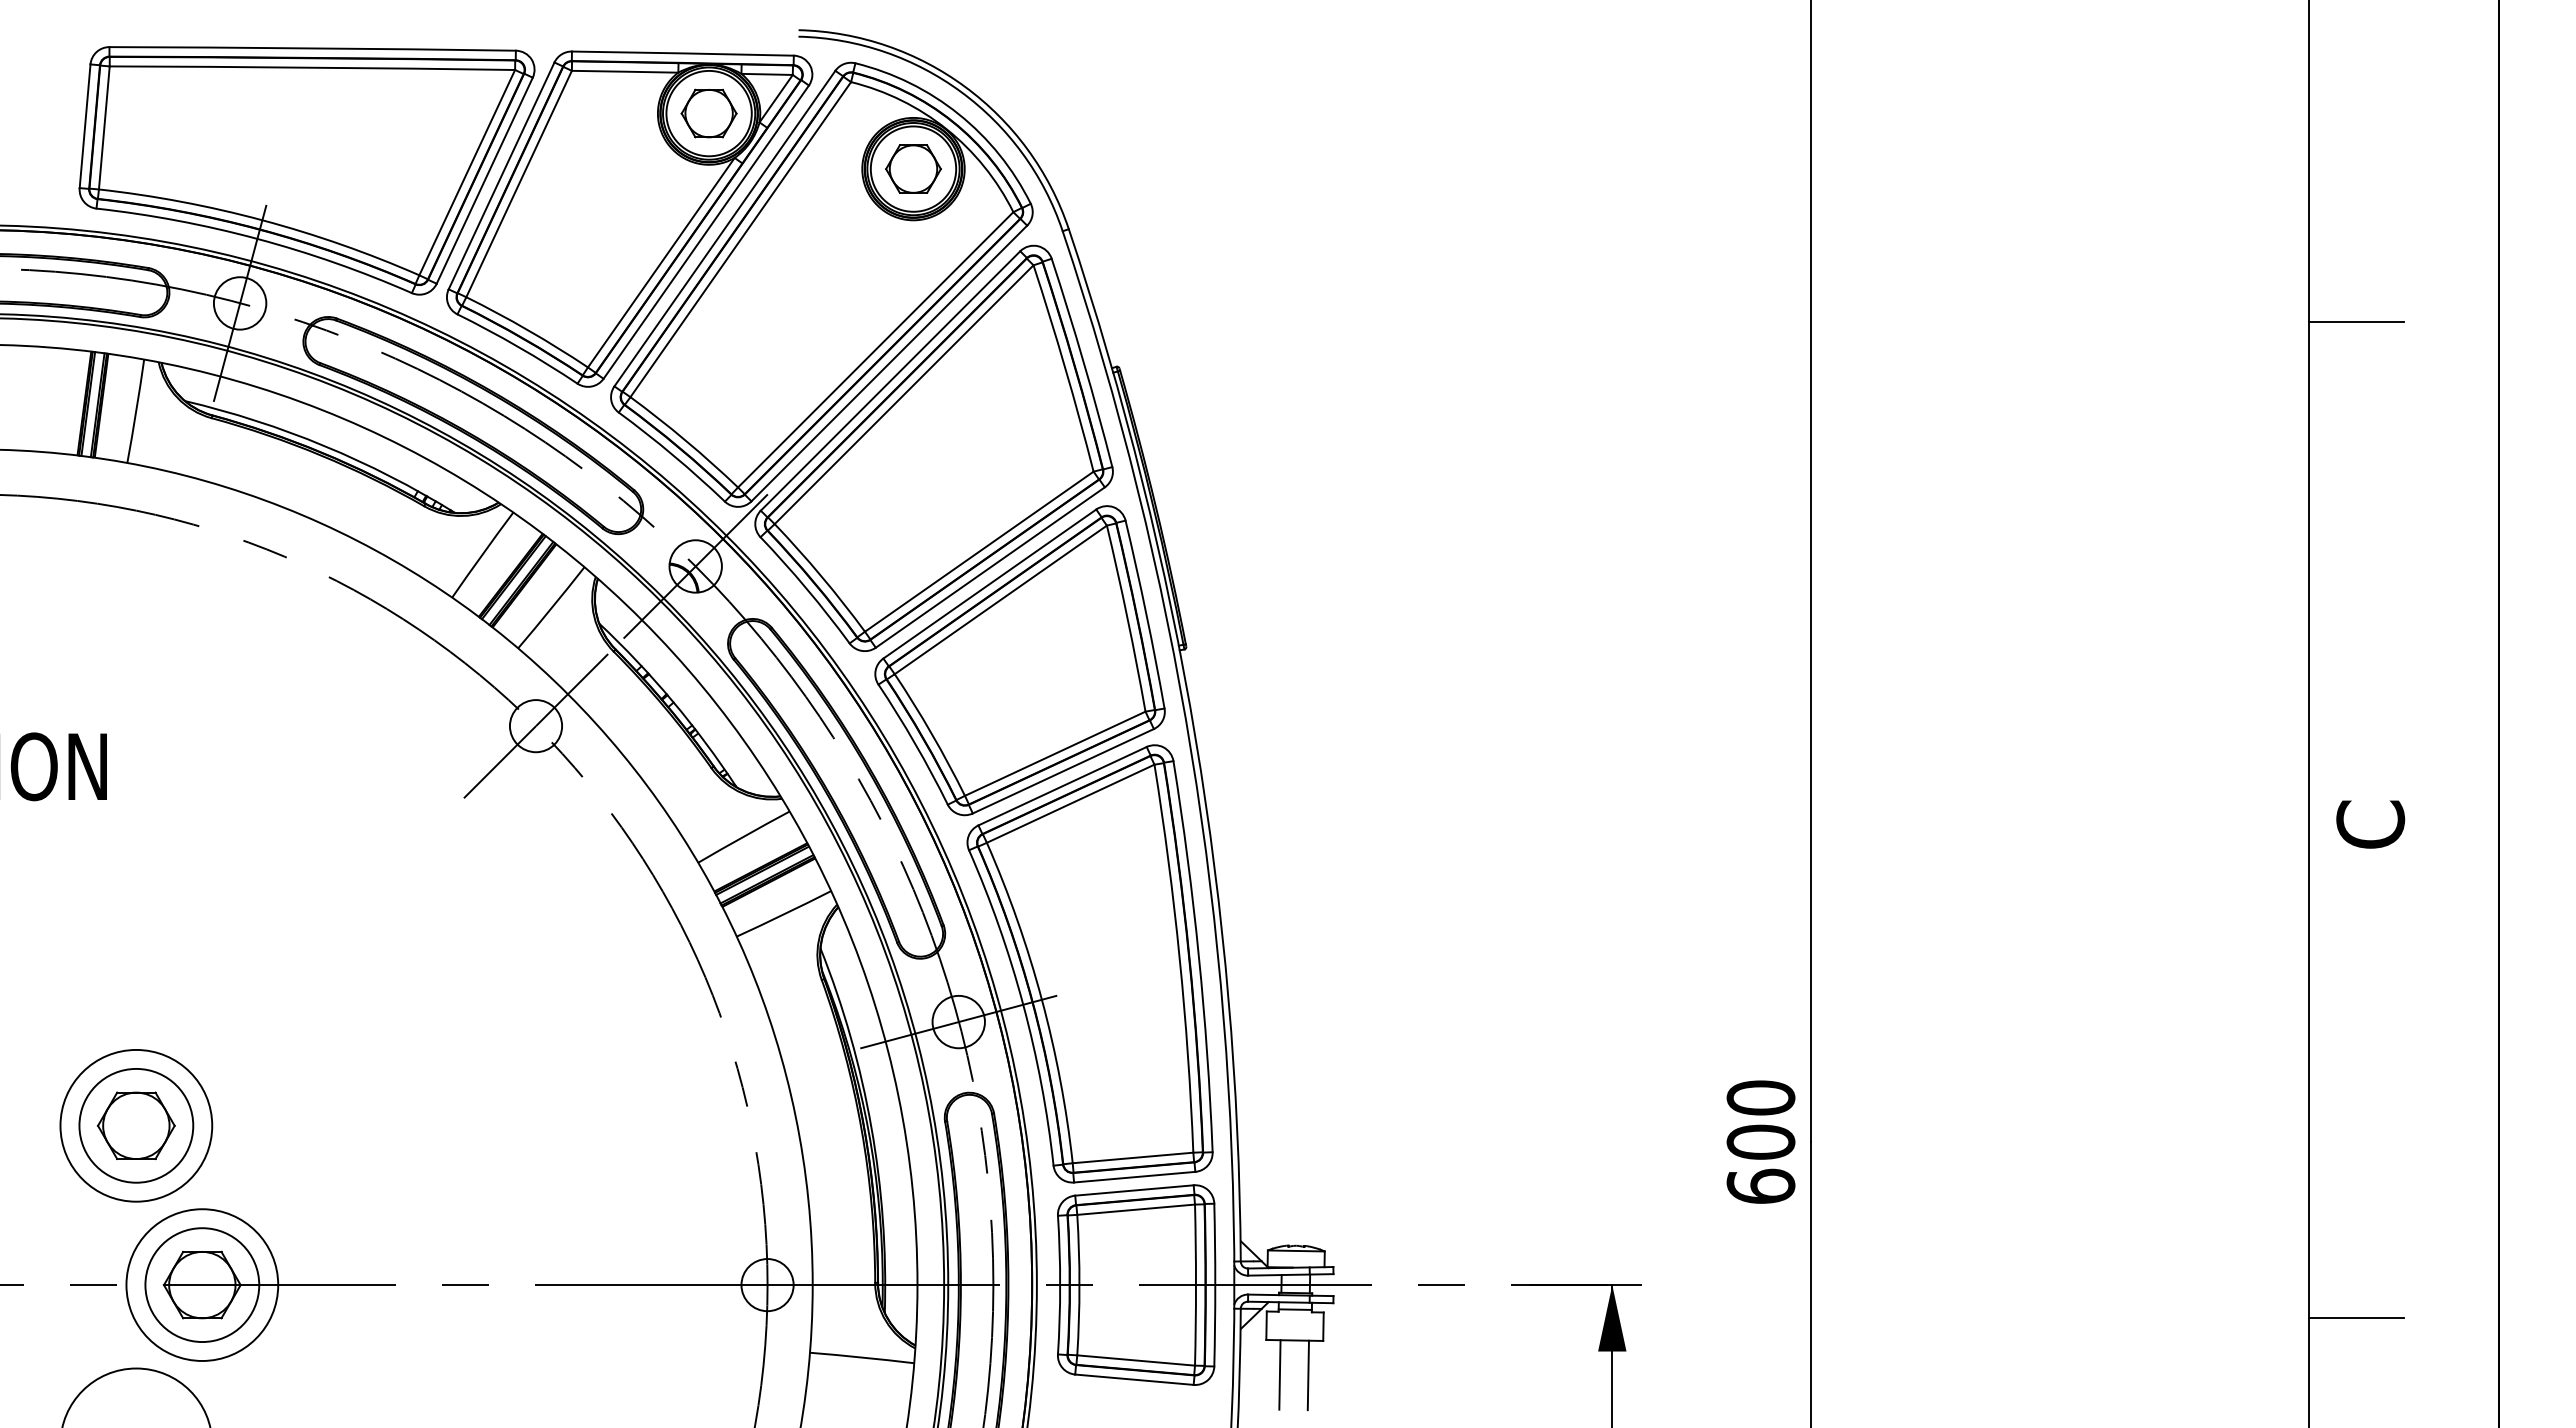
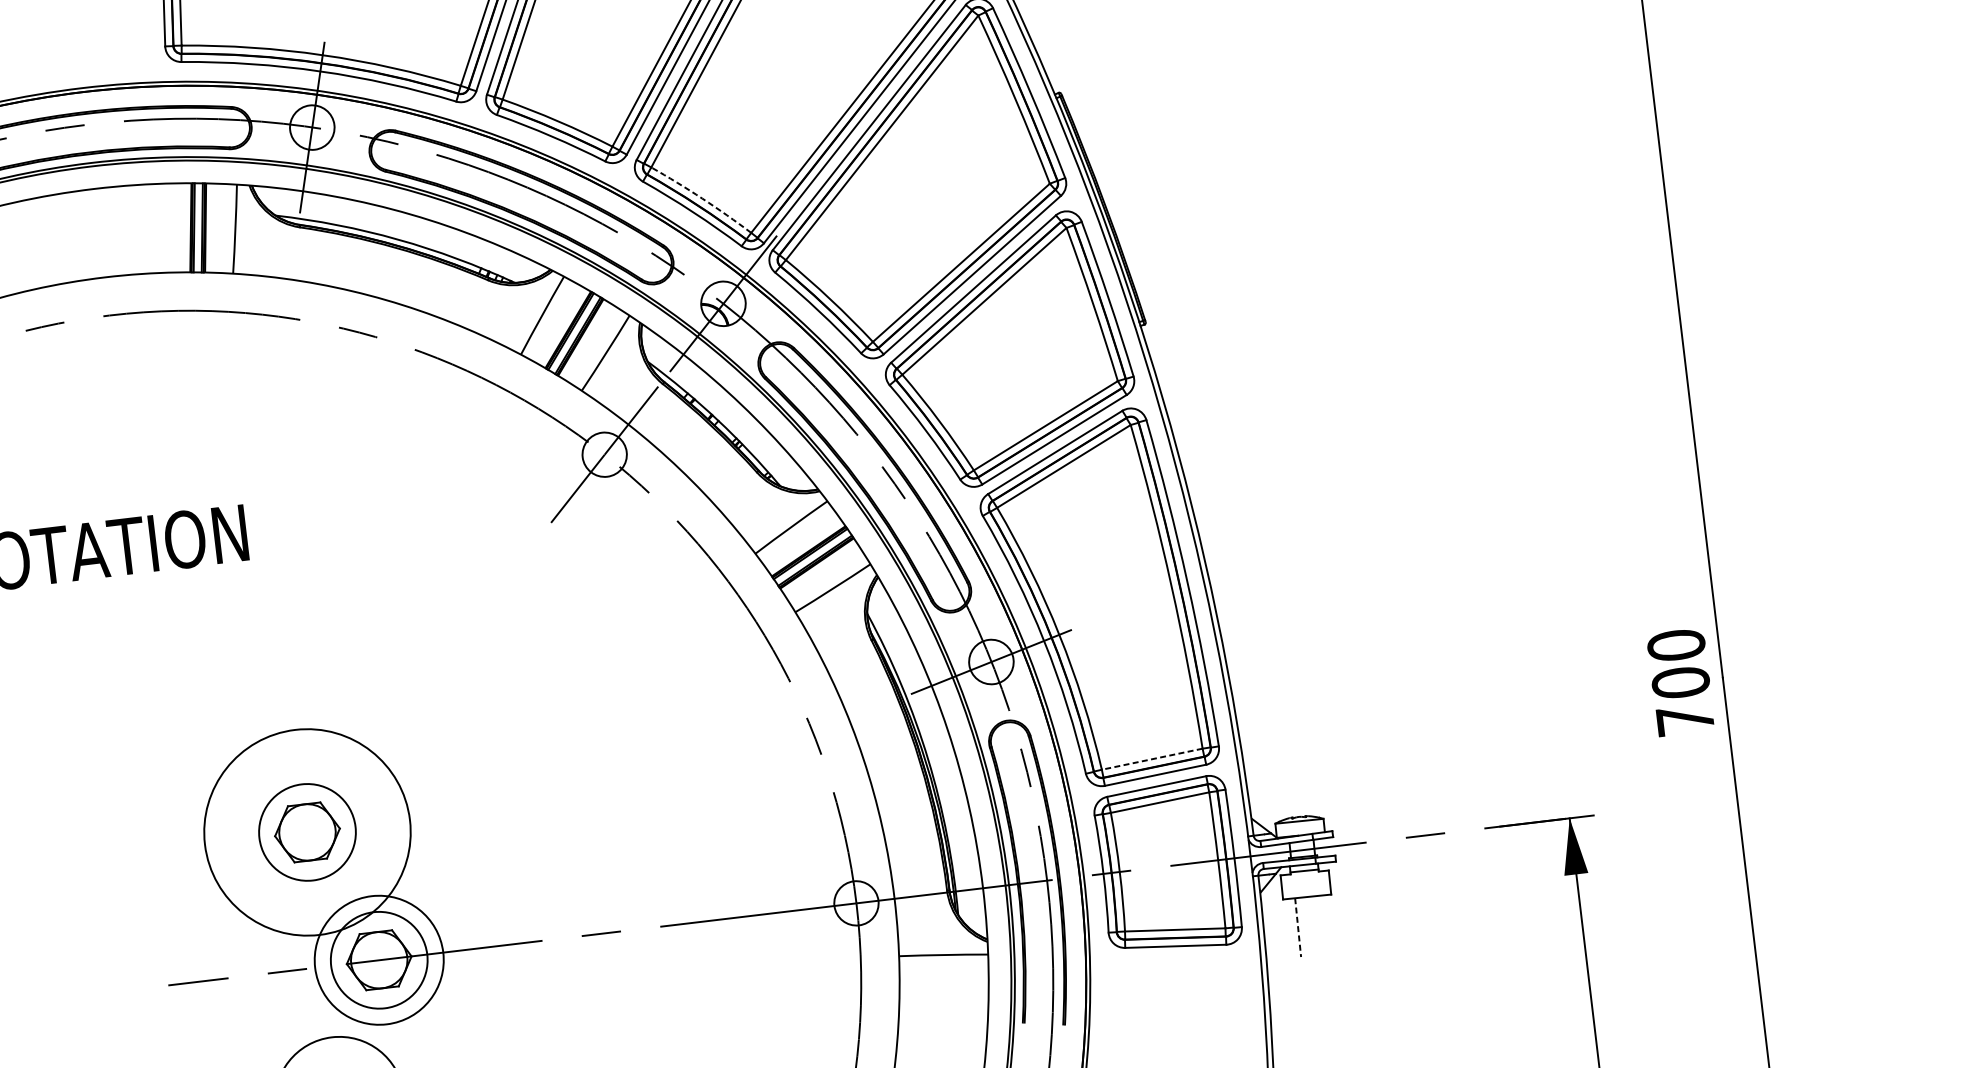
arc: (685, 440) -> (702, 198), solid -> dashed
circle: (136, 1125) -> (307, 832), size x1.6
line: (1133, 1157) -> (1152, 758), solid -> dashed
text: (1760, 1185) -> (1684, 719), 600 -> 700
line: (1279, 1374) -> (1297, 927), solid -> dashed
line: (1308, 1375) -> (1322, 925), removed

